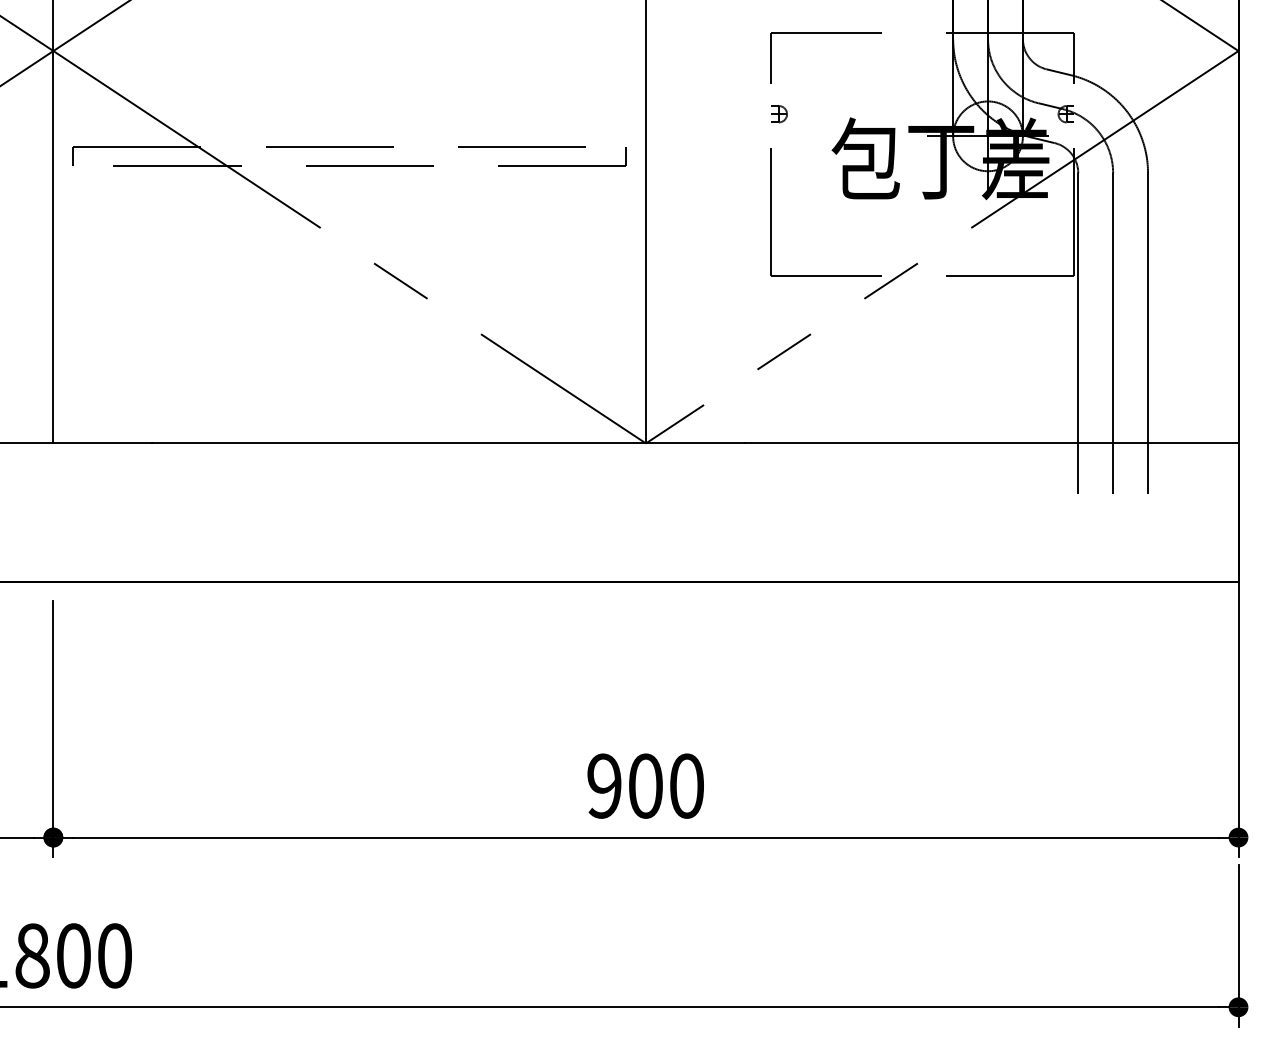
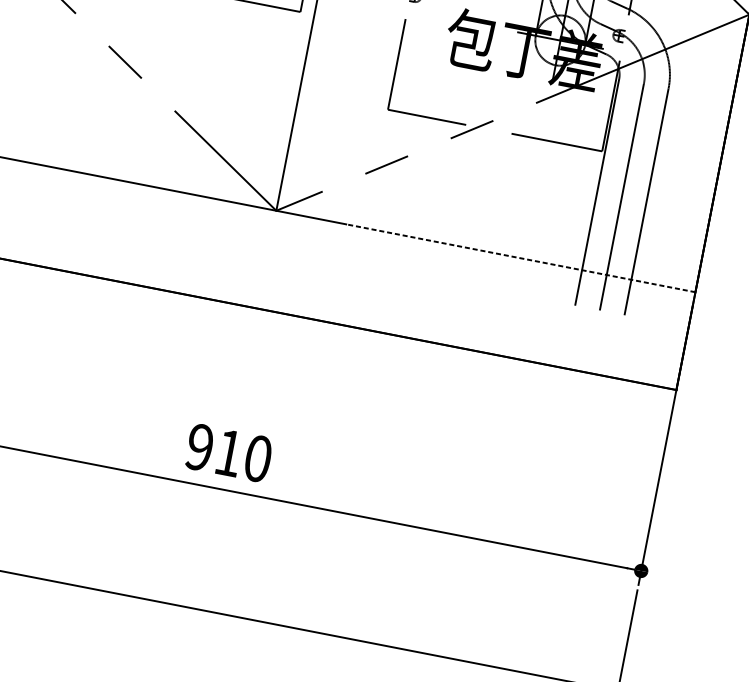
line: (991, 443) -> (520, 258), solid -> dashed
text: (645, 785) -> (228, 452), 900 -> 910

